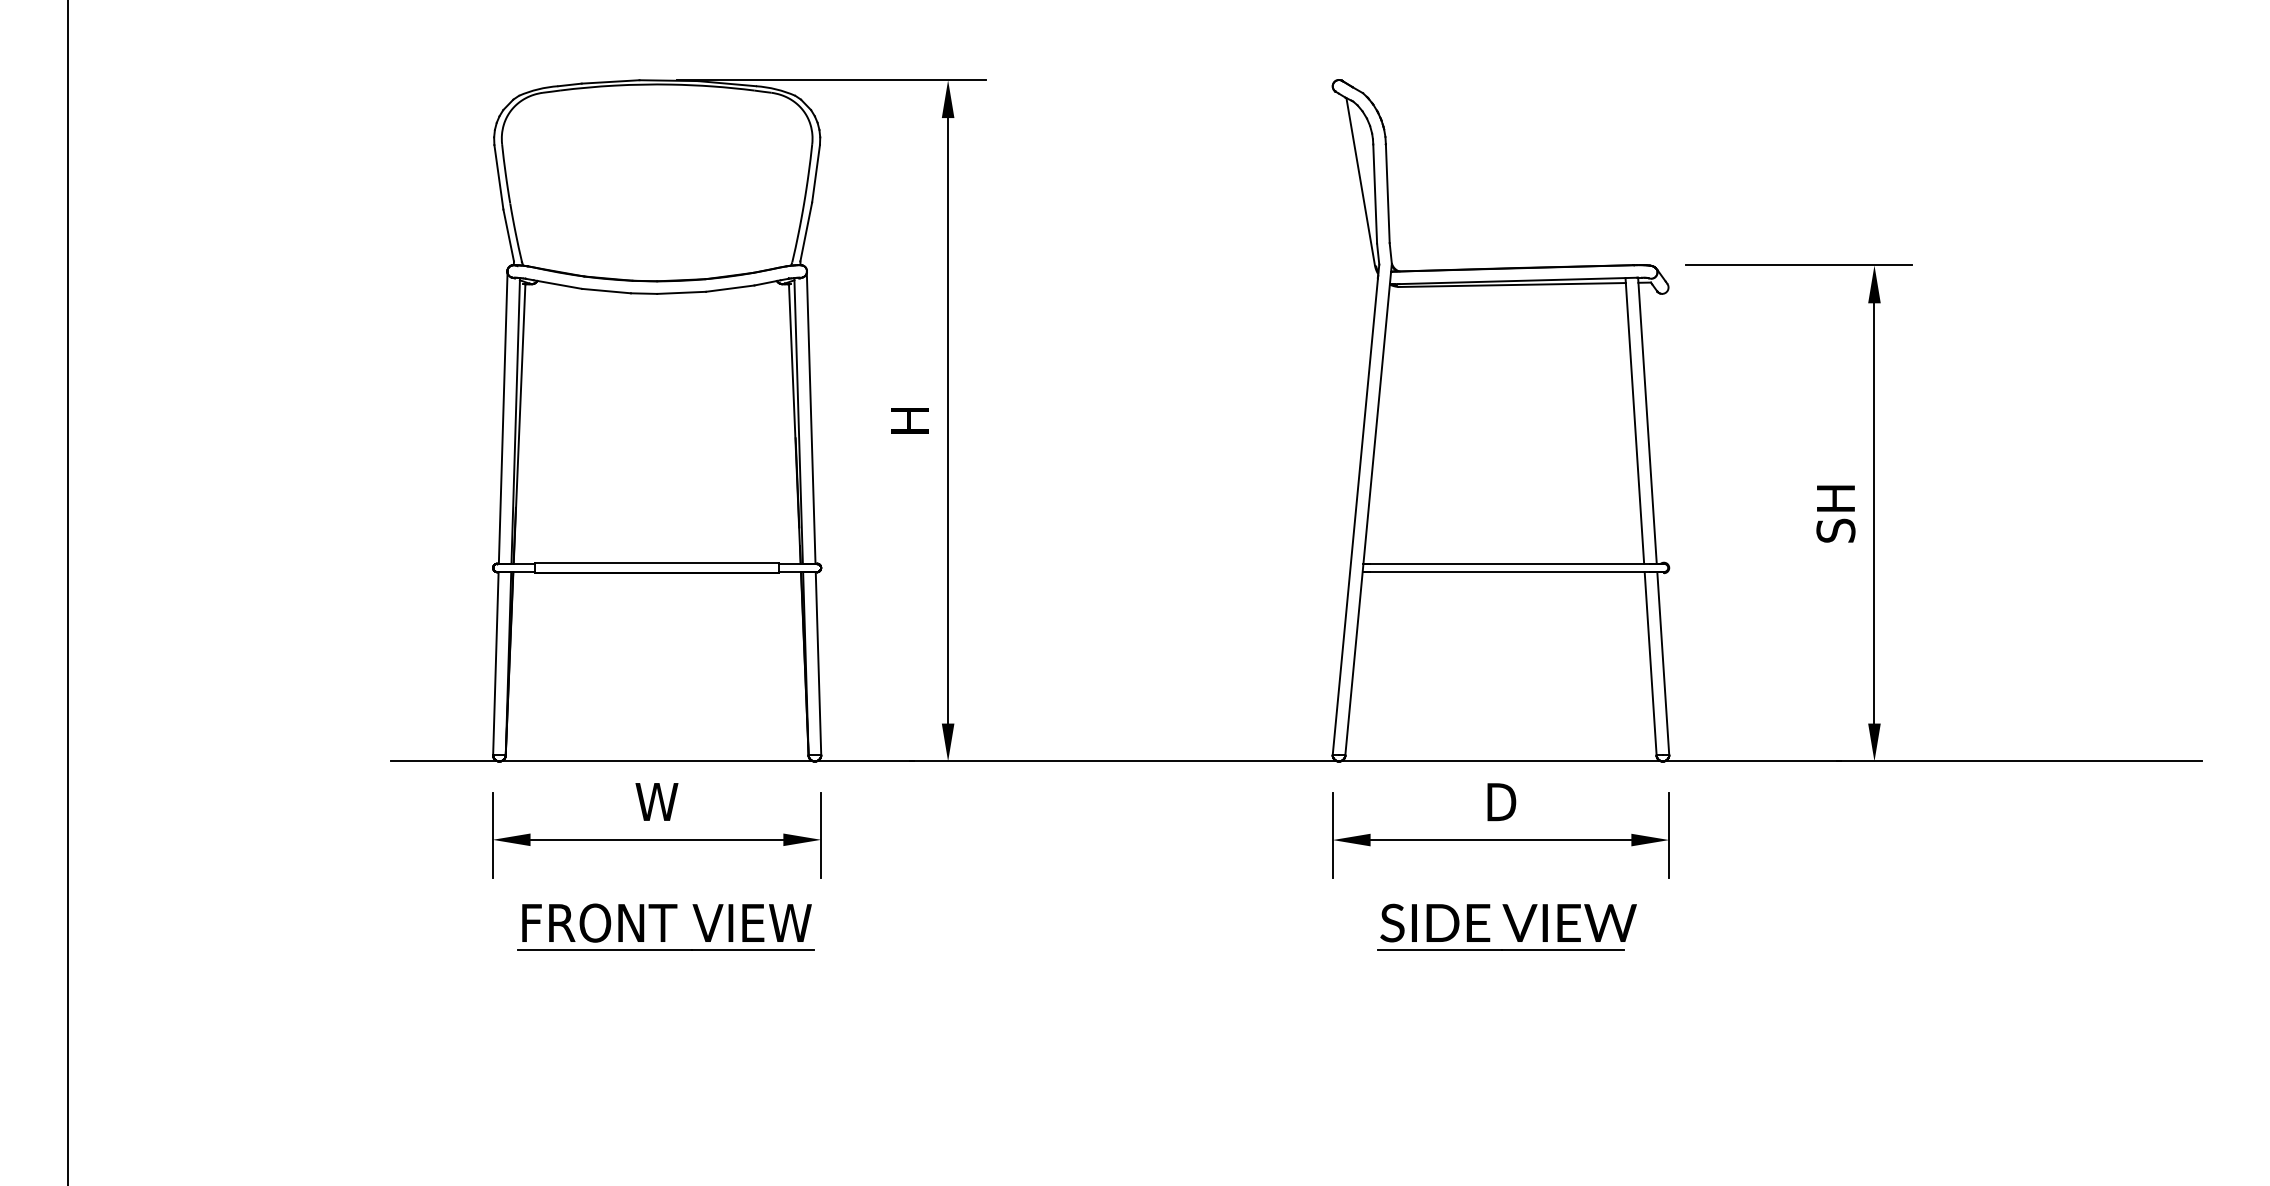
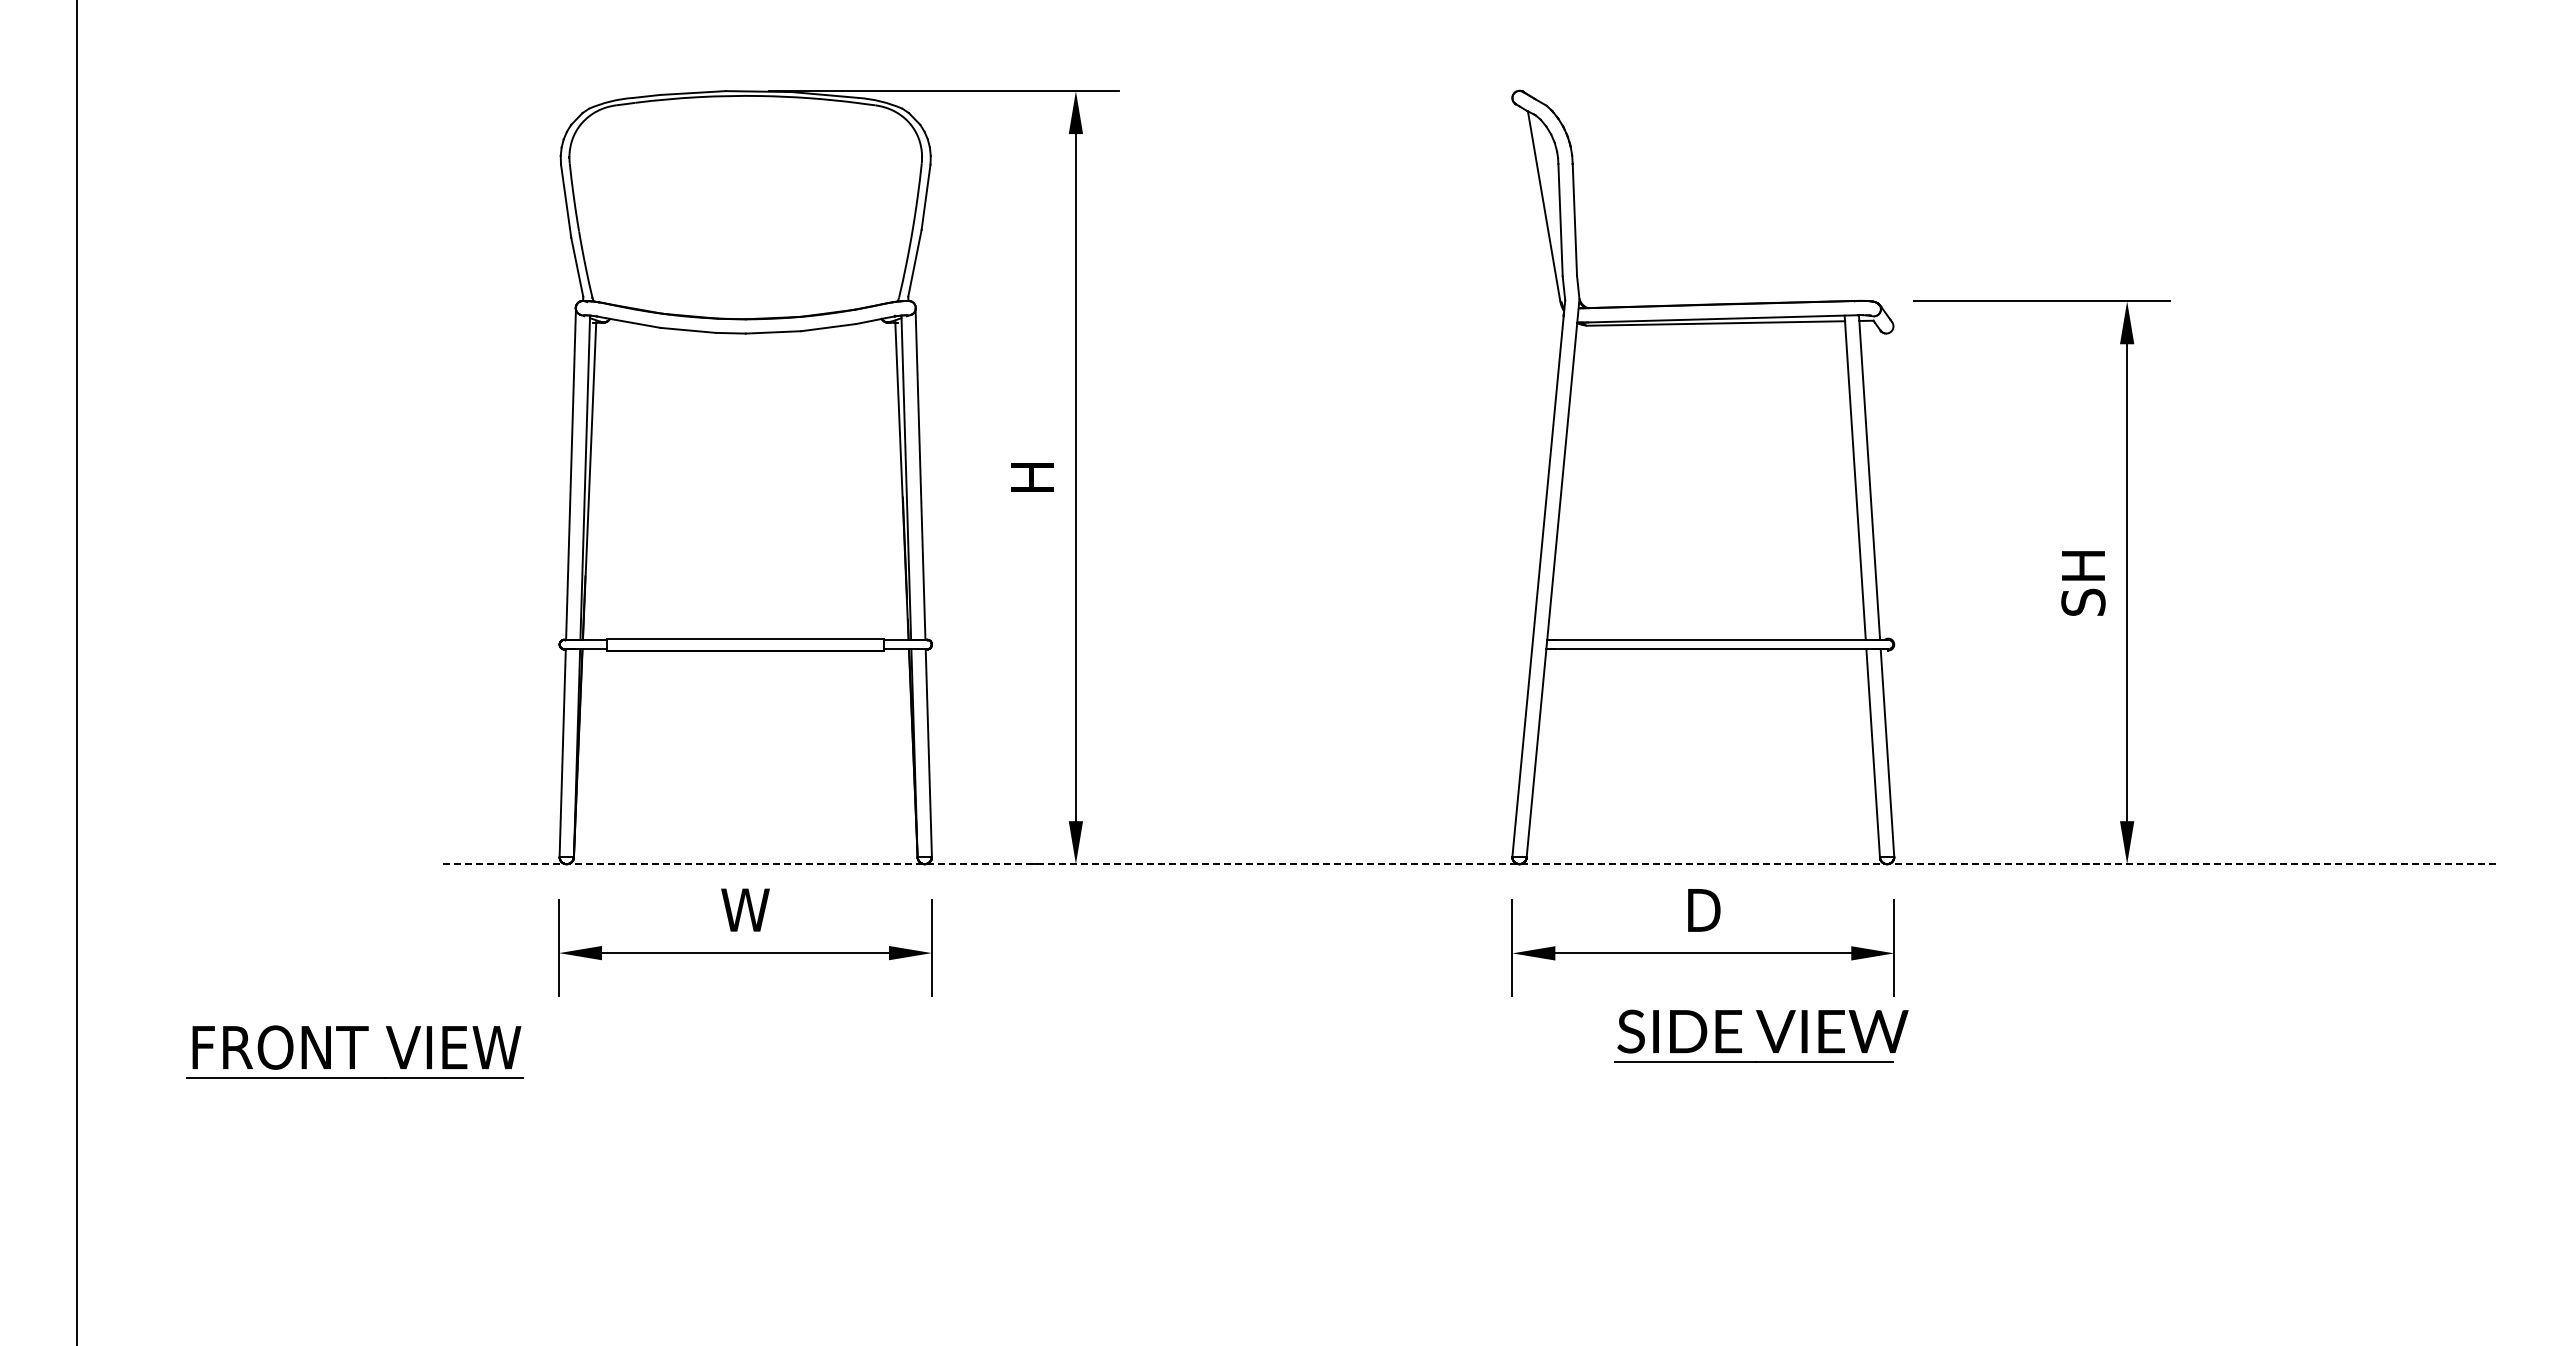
line: (1296, 761) -> (1471, 864), solid -> dashed
part: (664, 926) -> (354, 1051), moved
part: (1507, 926) -> (1761, 1035), moved

